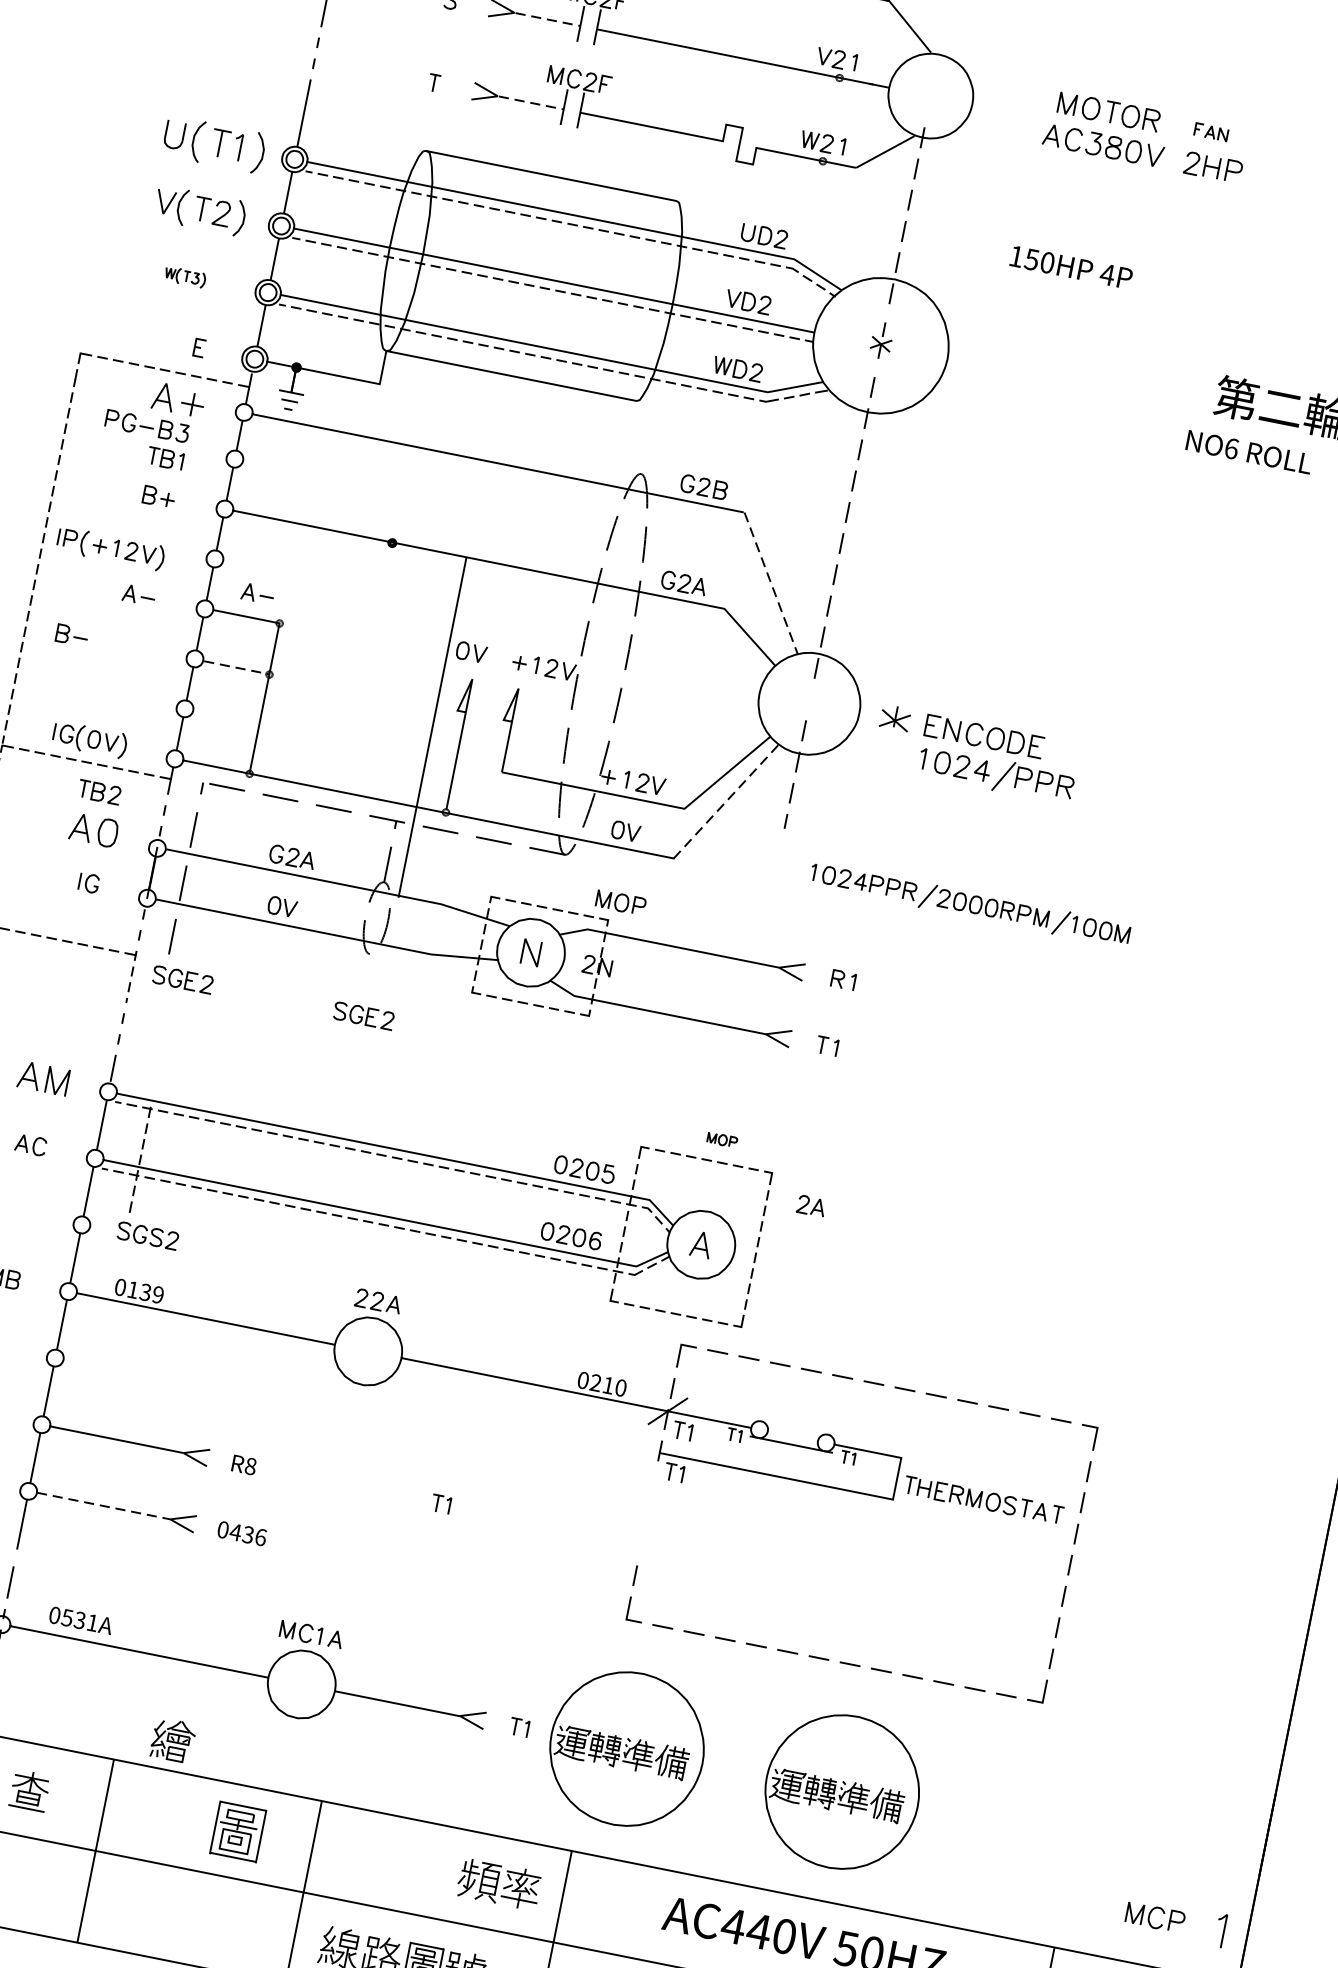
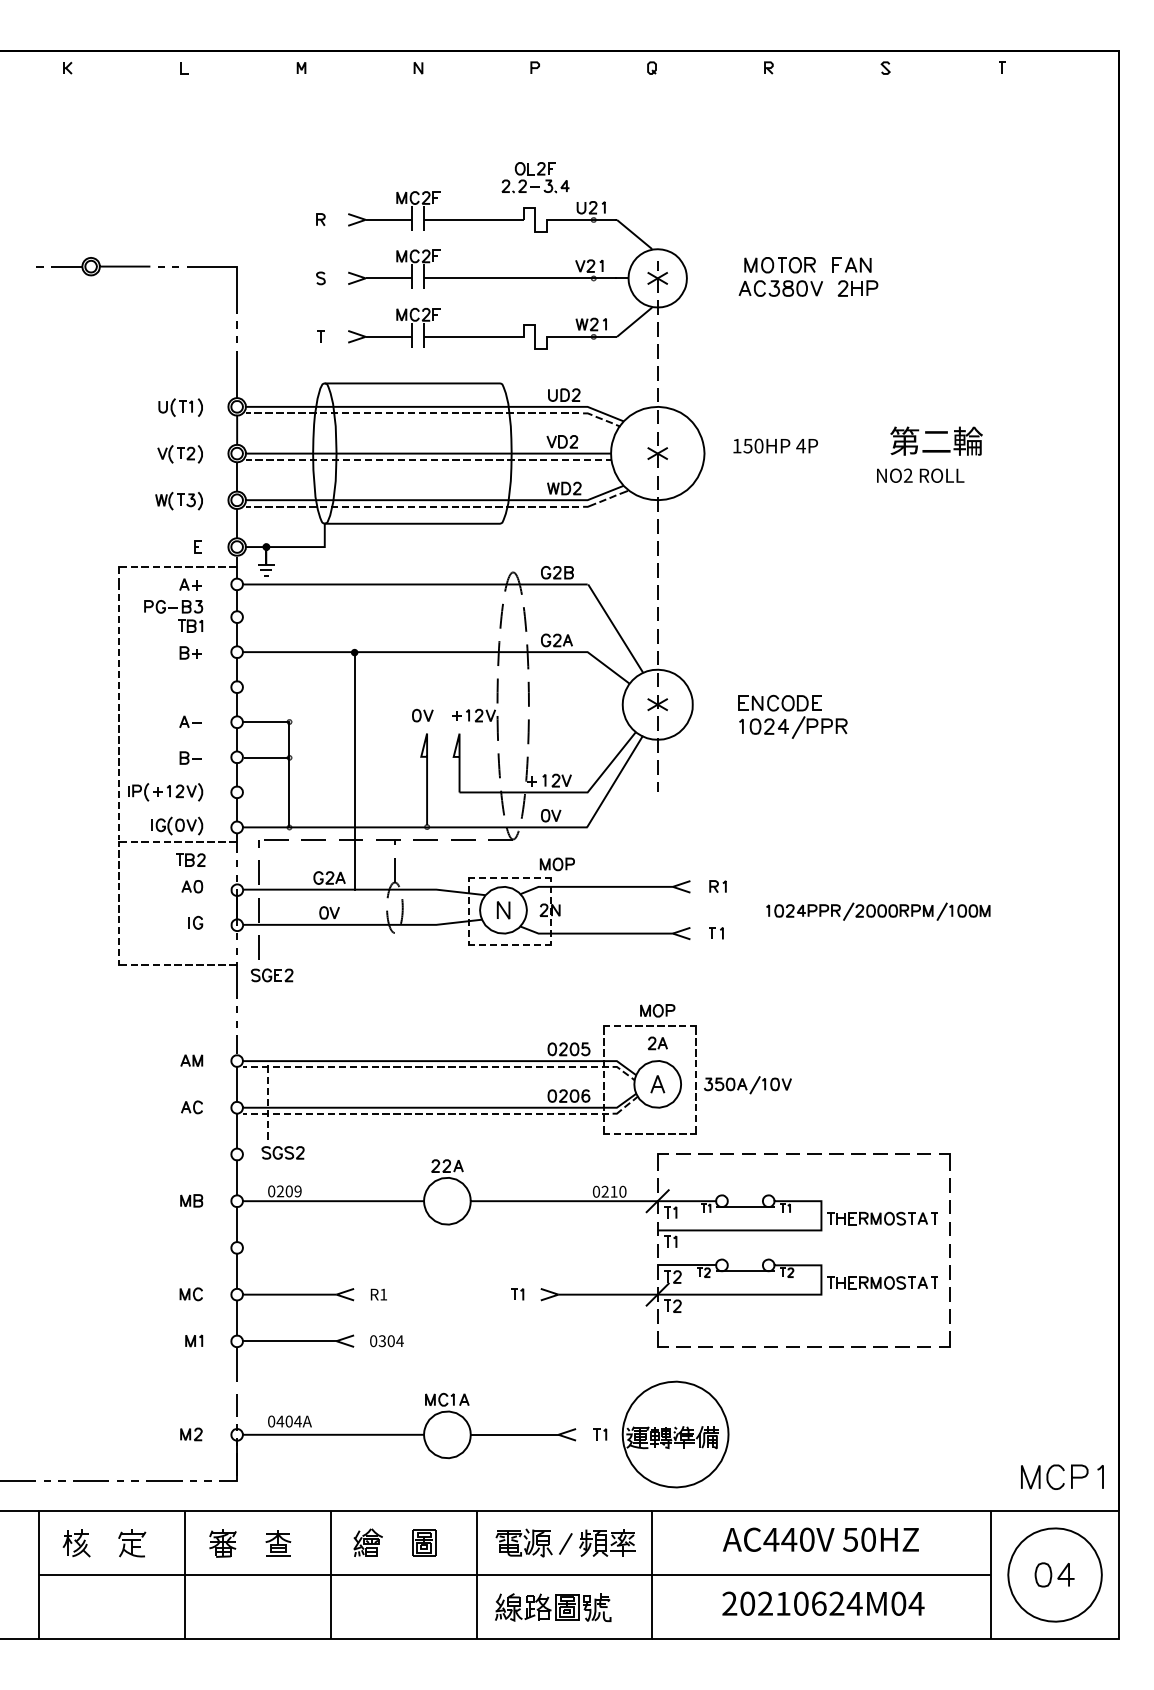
line: (548, 19) -> (389, 278), dashed -> solid
part: (931, 93) -> (657, 276), added
line: (531, 102) -> (389, 336), dashed -> solid
part: (1210, 131) -> (851, 264), size x1.67
part: (213, 144) -> (180, 407), size x0.62
part: (199, 210) -> (179, 454), size x0.71
text: (1071, 266) -> (775, 445), moved
part: (184, 276) -> (178, 500), size x1.67
part: (881, 339) -> (657, 449), size x1.43
part: (177, 399) -> (190, 584), size x0.62
text: (1232, 448) -> (908, 475), NO6 -> NO2
part: (110, 548) -> (165, 792), moved
line: (770, 583) -> (615, 628), dashed -> solid
part: (257, 593) -> (270, 704), removed
part: (71, 634) -> (190, 757), moved
line: (236, 667) -> (266, 757), dashed -> solid
part: (894, 719) -> (657, 703), moved
line: (432, 727) -> (354, 771), moved
line: (727, 801) -> (615, 781), dashed -> solid
part: (94, 830) -> (192, 886), size x0.62
part: (970, 904) -> (878, 911), moved
line: (131, 977) -> (237, 980), dashed -> solid
part: (364, 1016) -> (399, 975), removed
part: (43, 1078) -> (191, 1060), size x0.62
part: (721, 1139) -> (657, 1010), size x1.67
part: (810, 1206) -> (657, 1043), moved
part: (828, 1272) -> (747, 1085), added
text: (138, 1291) -> (284, 1191), 0139 -> 0209
text: (250, 1466) -> (383, 1294), R8 -> R1
line: (103, 1506) -> (289, 1341), dashed -> solid
part: (763, 1534) -> (738, 1271), added
text: (247, 1535) -> (390, 1341), 0436 -> 0304
text: (79, 1620) -> (288, 1421), 0531A -> 0404A
part: (172, 1739) -> (367, 1542), moved
part: (842, 1791) -> (826, 1434), removed
part: (238, 1831) -> (424, 1542), size x0.71
part: (393, 1862) -> (533, 1542), added
part: (1155, 1916) -> (1054, 1476), size x1.67

